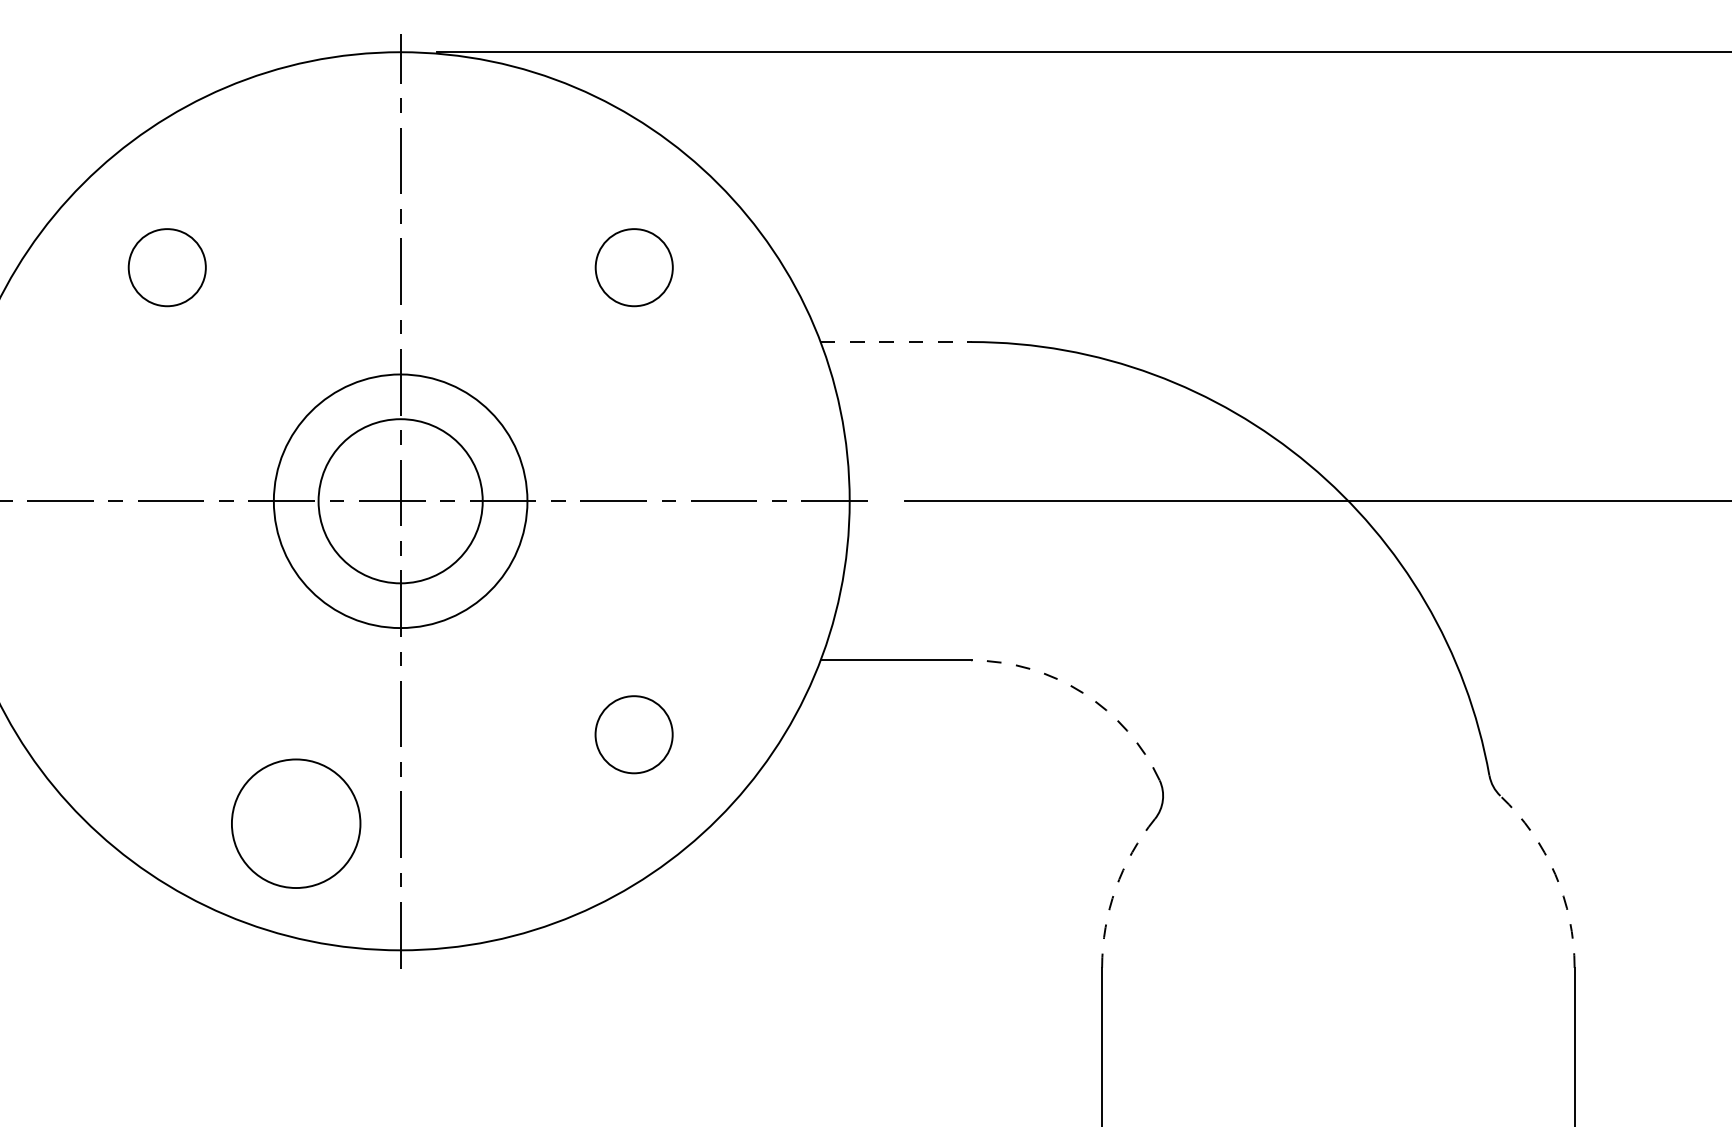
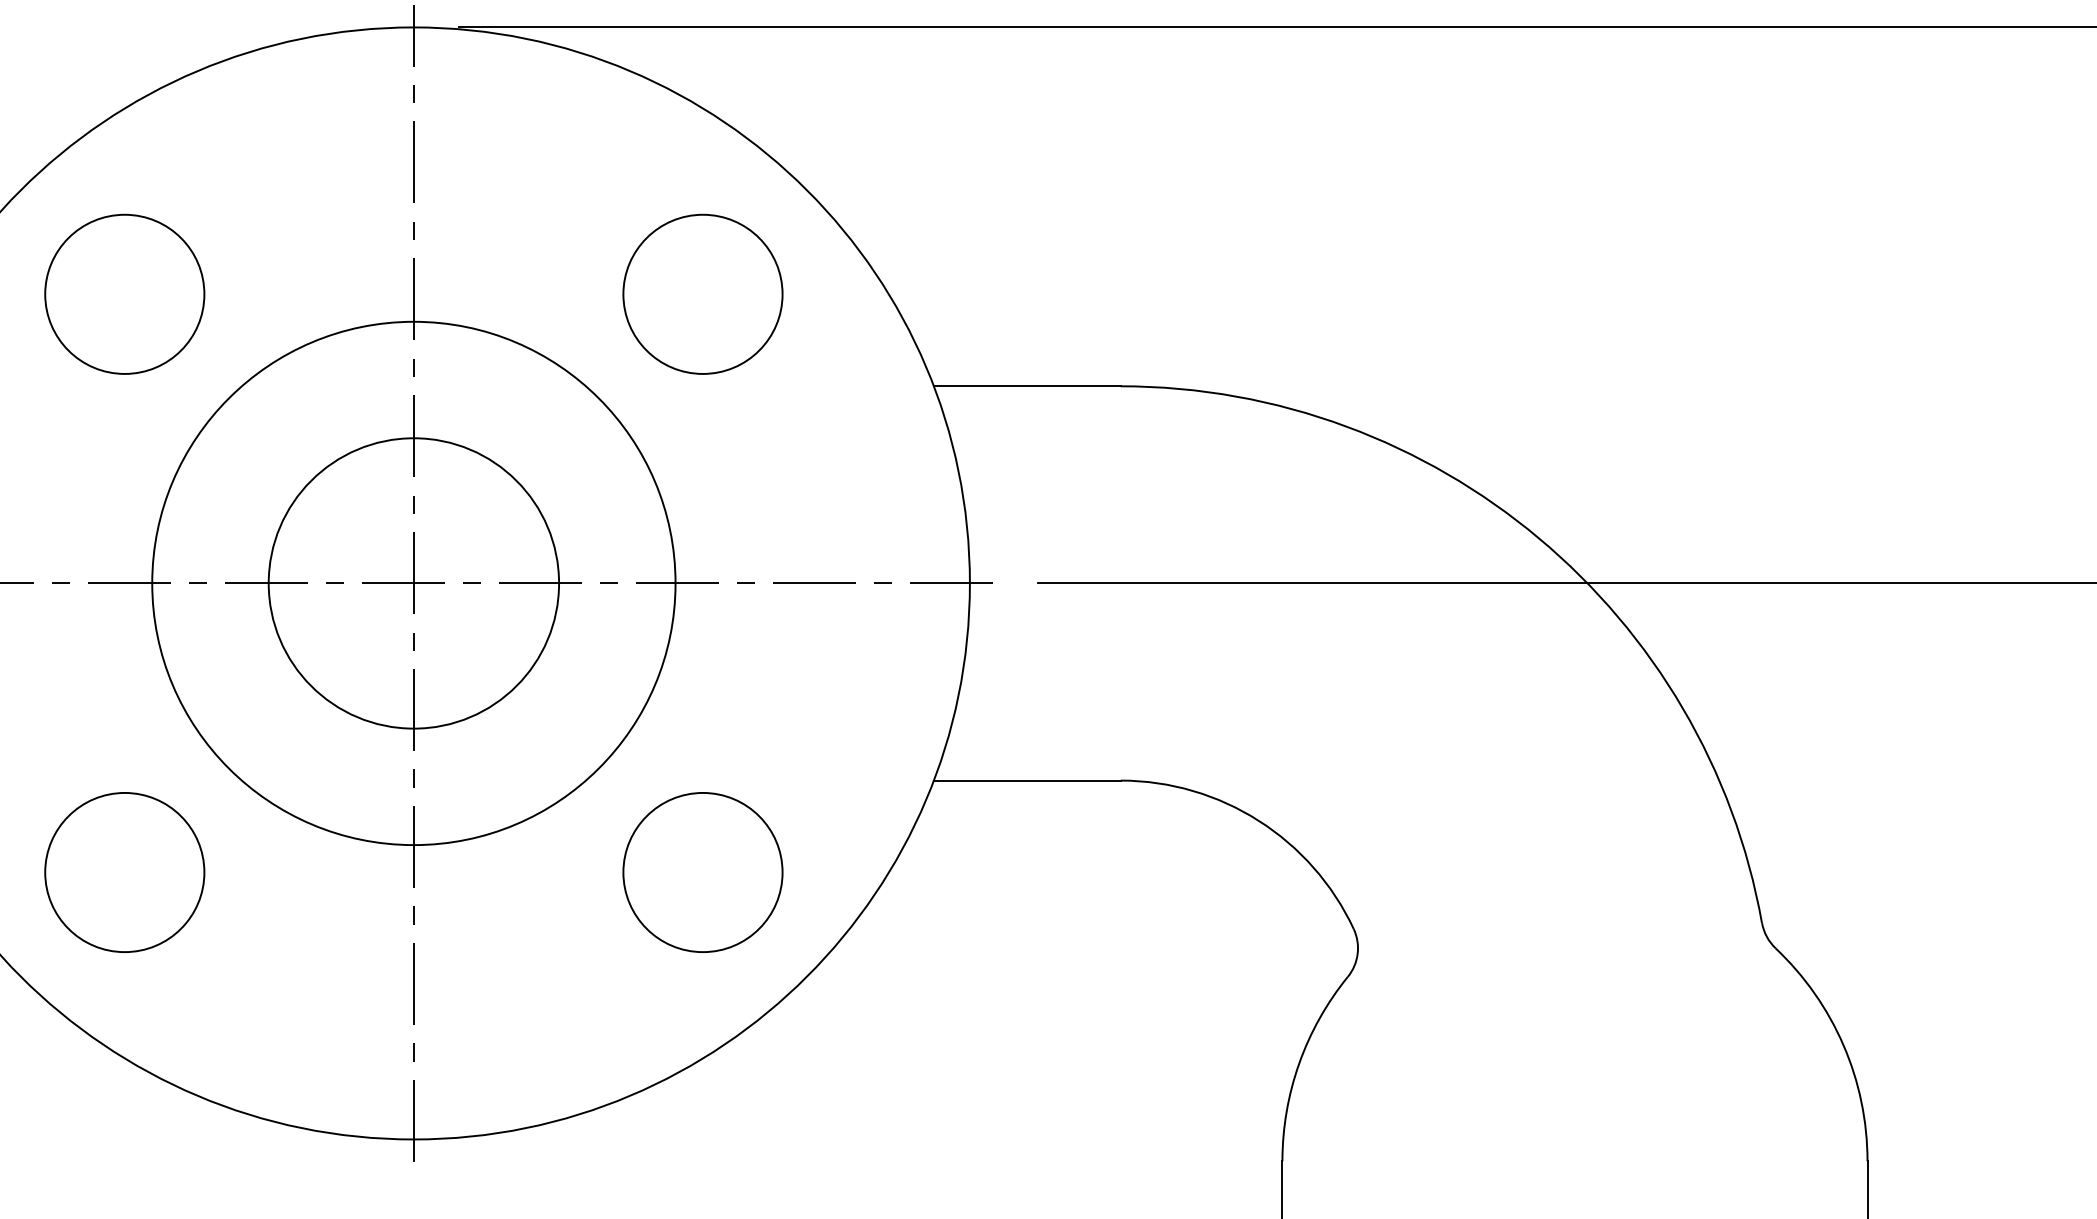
circle: (167, 267) -> (125, 293), size x1.67
circle: (634, 267) -> (703, 293), size x1.67
line: (896, 342) -> (1027, 386), dashed -> solid
circle: (400, 500) -> (413, 582), size x1.67
circle: (400, 501) -> (413, 583), size x1.43
arc: (1083, 693) -> (1259, 821), dashed -> solid
circle: (633, 734) -> (702, 872), size x1.67
circle: (296, 823) -> (125, 872), moved
arc: (1555, 874) -> (1843, 1045), dashed -> solid
arc: (1115, 888) -> (1299, 1062), dashed -> solid

